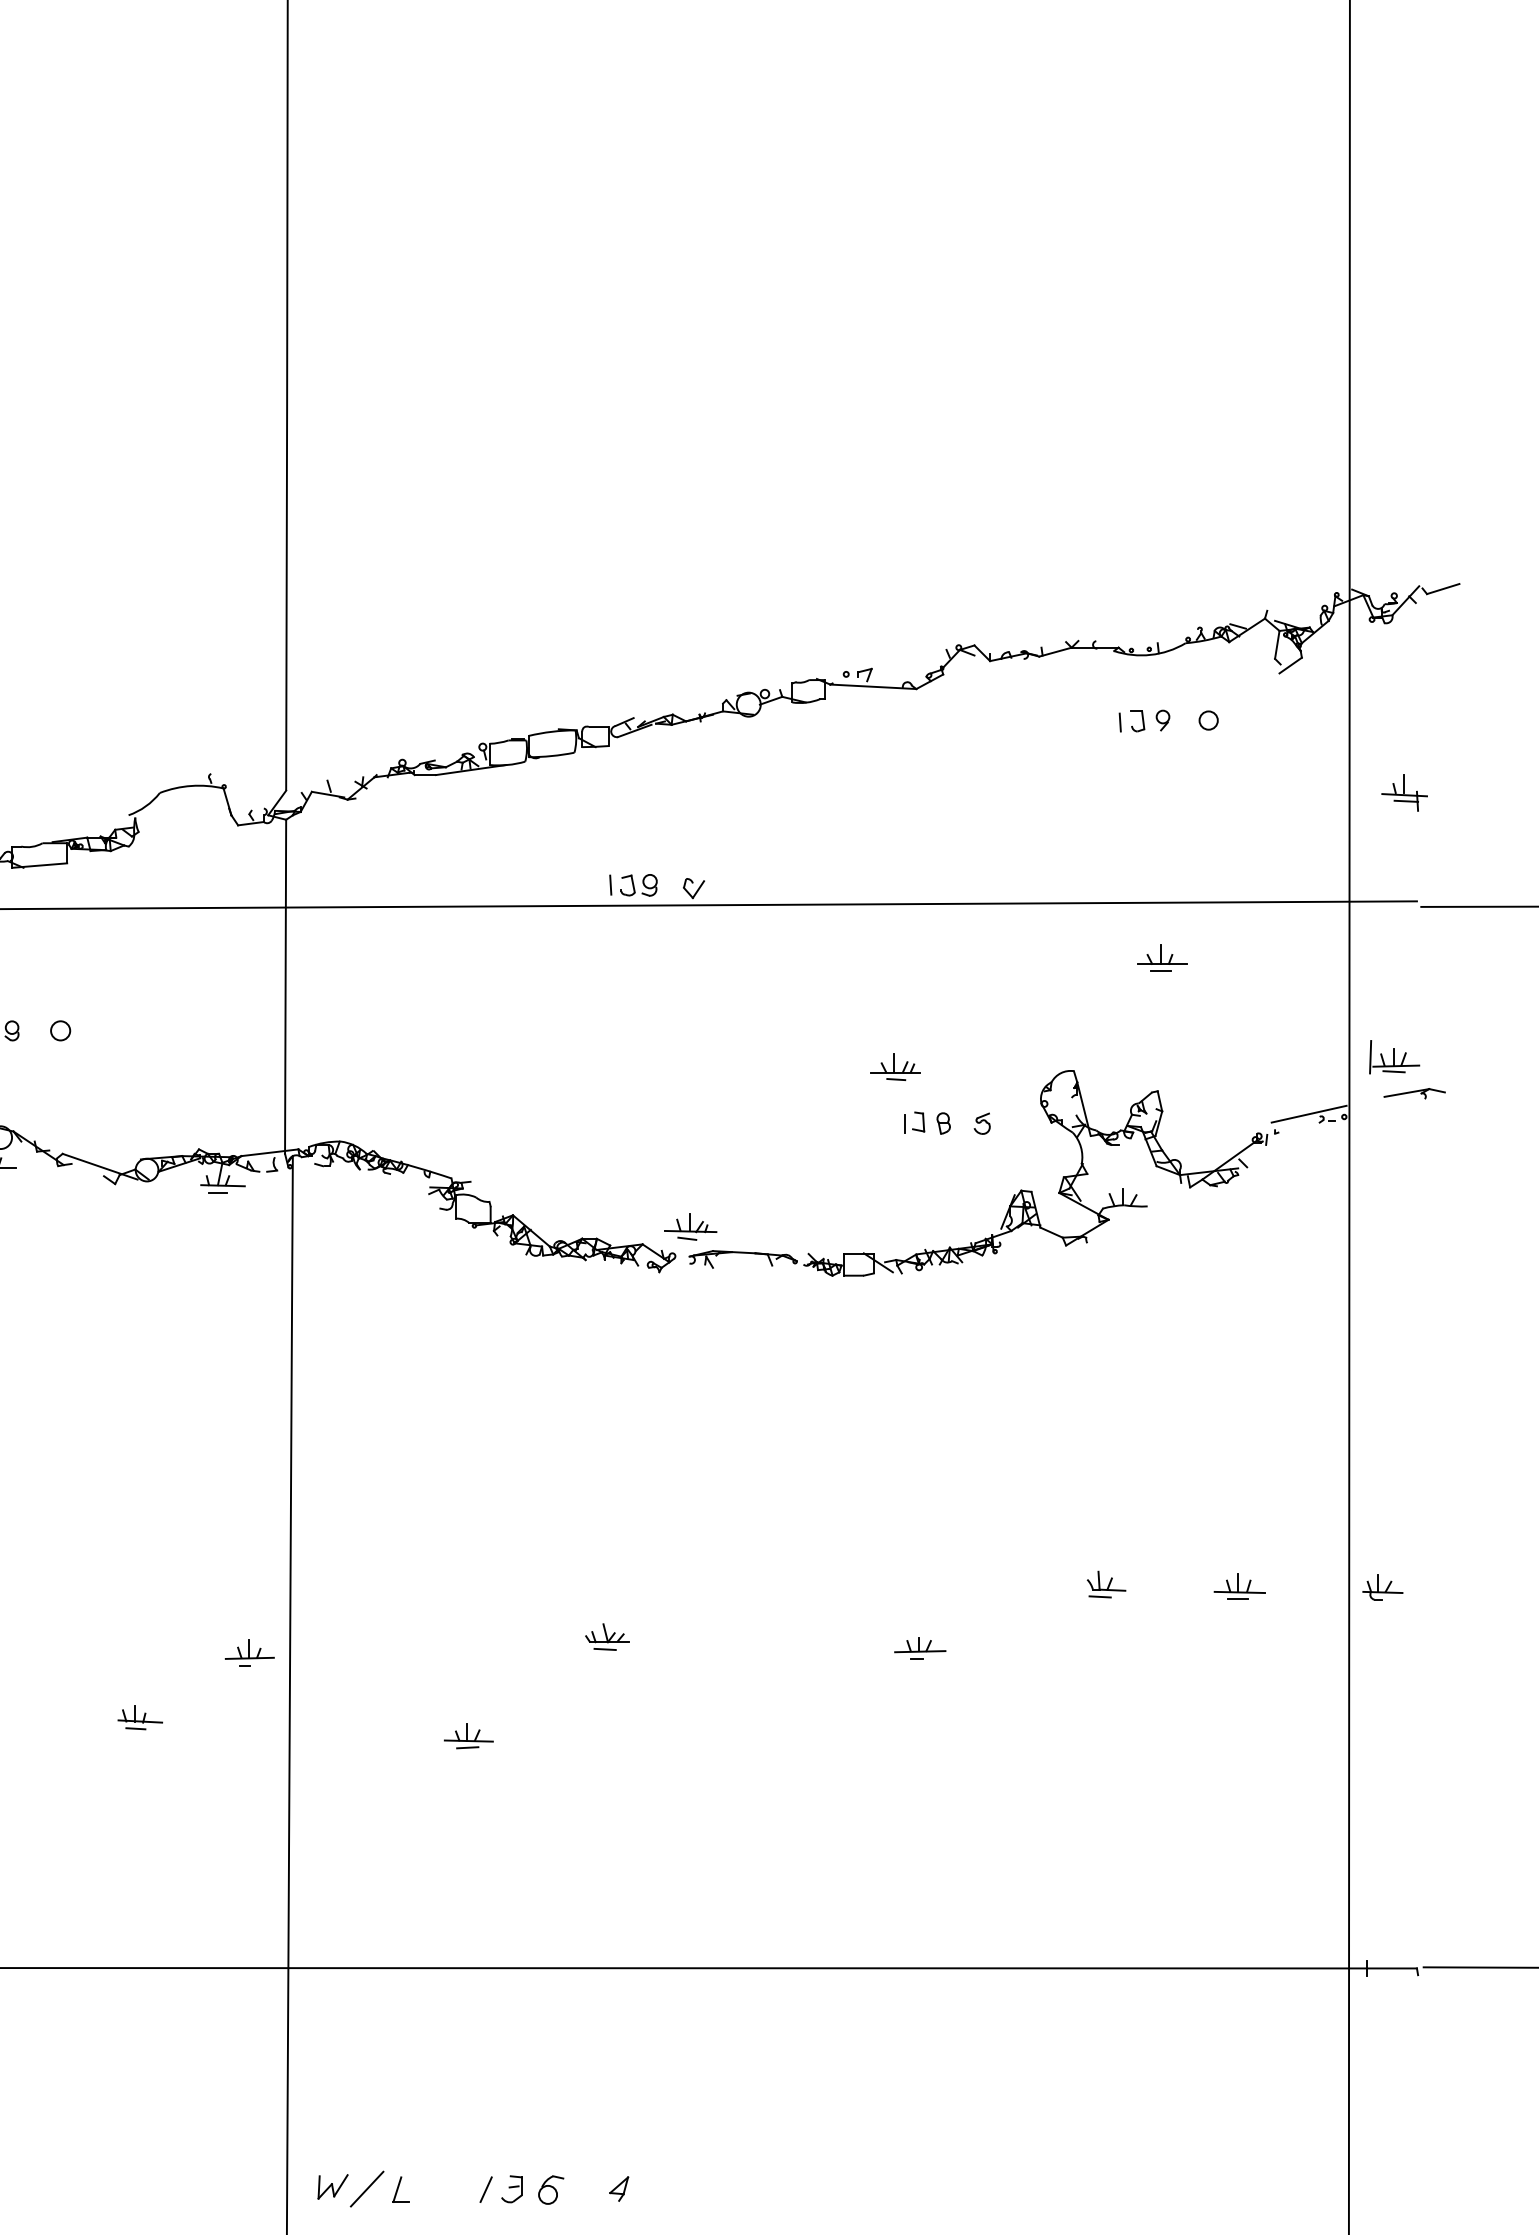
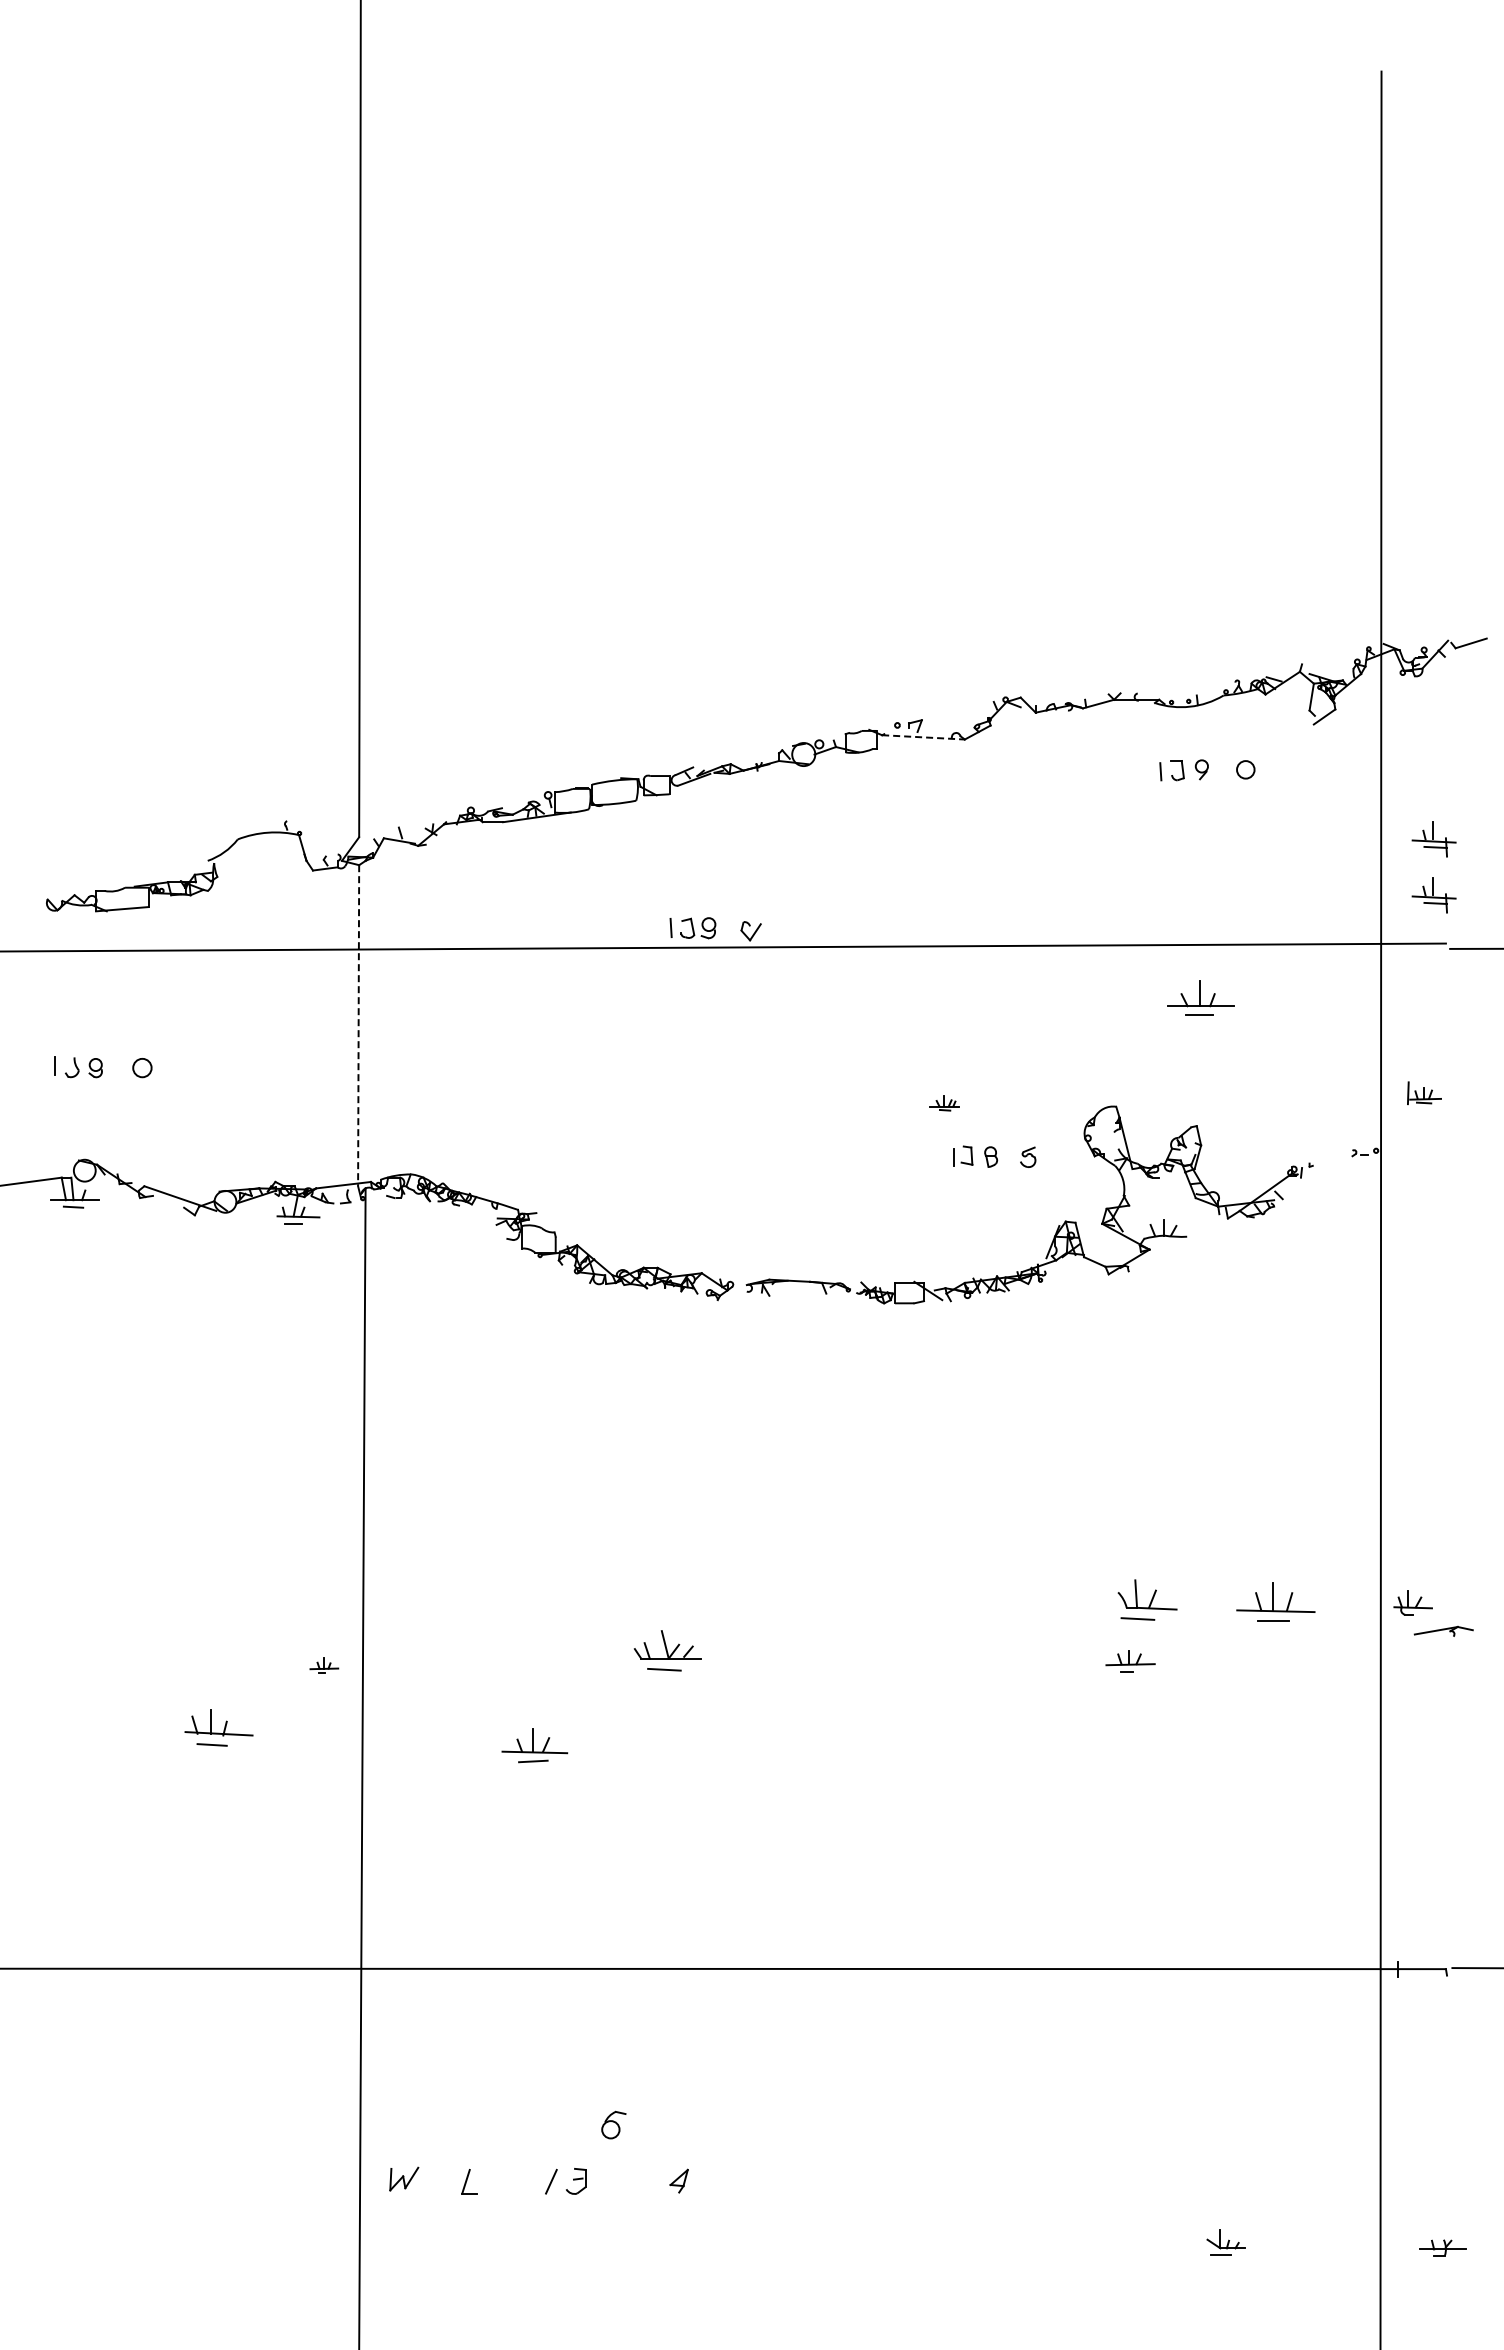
line: (874, 686) -> (924, 737), solid -> dashed
part: (1404, 851) -> (1433, 895), added
part: (1161, 957) -> (1200, 997), size x1.4
line: (285, 986) -> (358, 1025), solid -> dashed
part: (1394, 1056) -> (1424, 1092), size x0.7
part: (895, 1067) -> (944, 1103), size x0.6
part: (1414, 1093) -> (1443, 1631), moved
line: (1309, 1114) -> (1342, 1148), removed
part: (690, 1226) -> (747, 1256), removed
part: (1106, 1584) -> (1147, 1600), size x1.6
part: (1239, 1585) -> (1275, 1601), size x1.6
part: (606, 1636) -> (667, 1650), size x1.6
part: (920, 1648) -> (1130, 1661), moved
part: (250, 1652) -> (324, 1665), size x0.6
part: (139, 1718) -> (218, 1728), size x1.6
part: (468, 1735) -> (534, 1745), size x1.4
line: (366, 2188) -> (436, 2180), removed
part: (550, 2189) -> (613, 2124), moved

